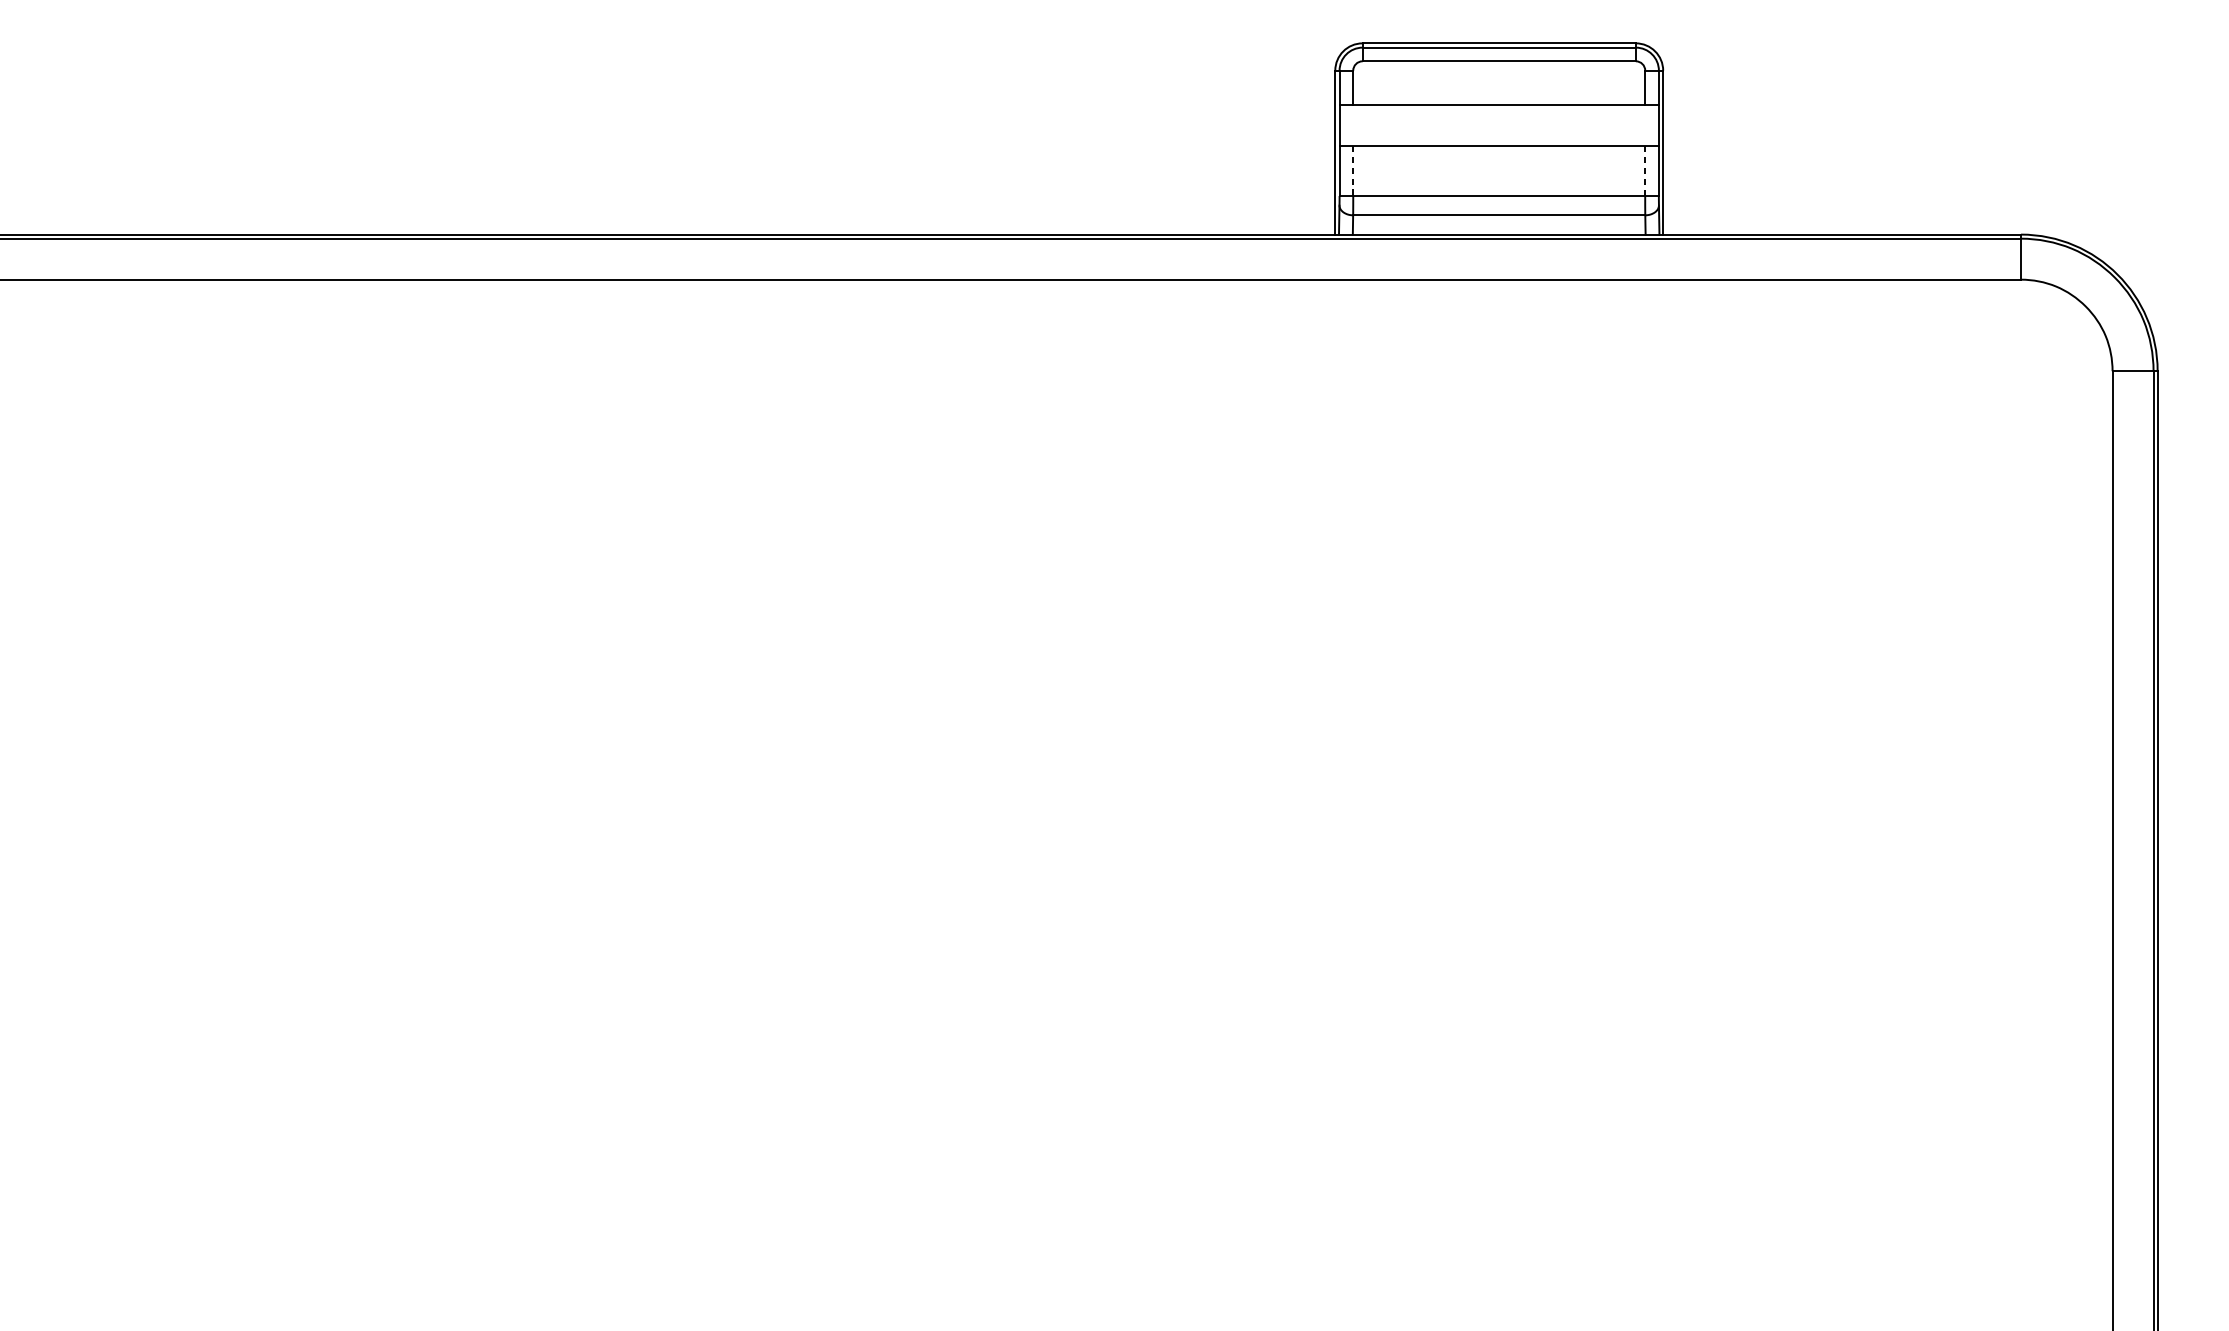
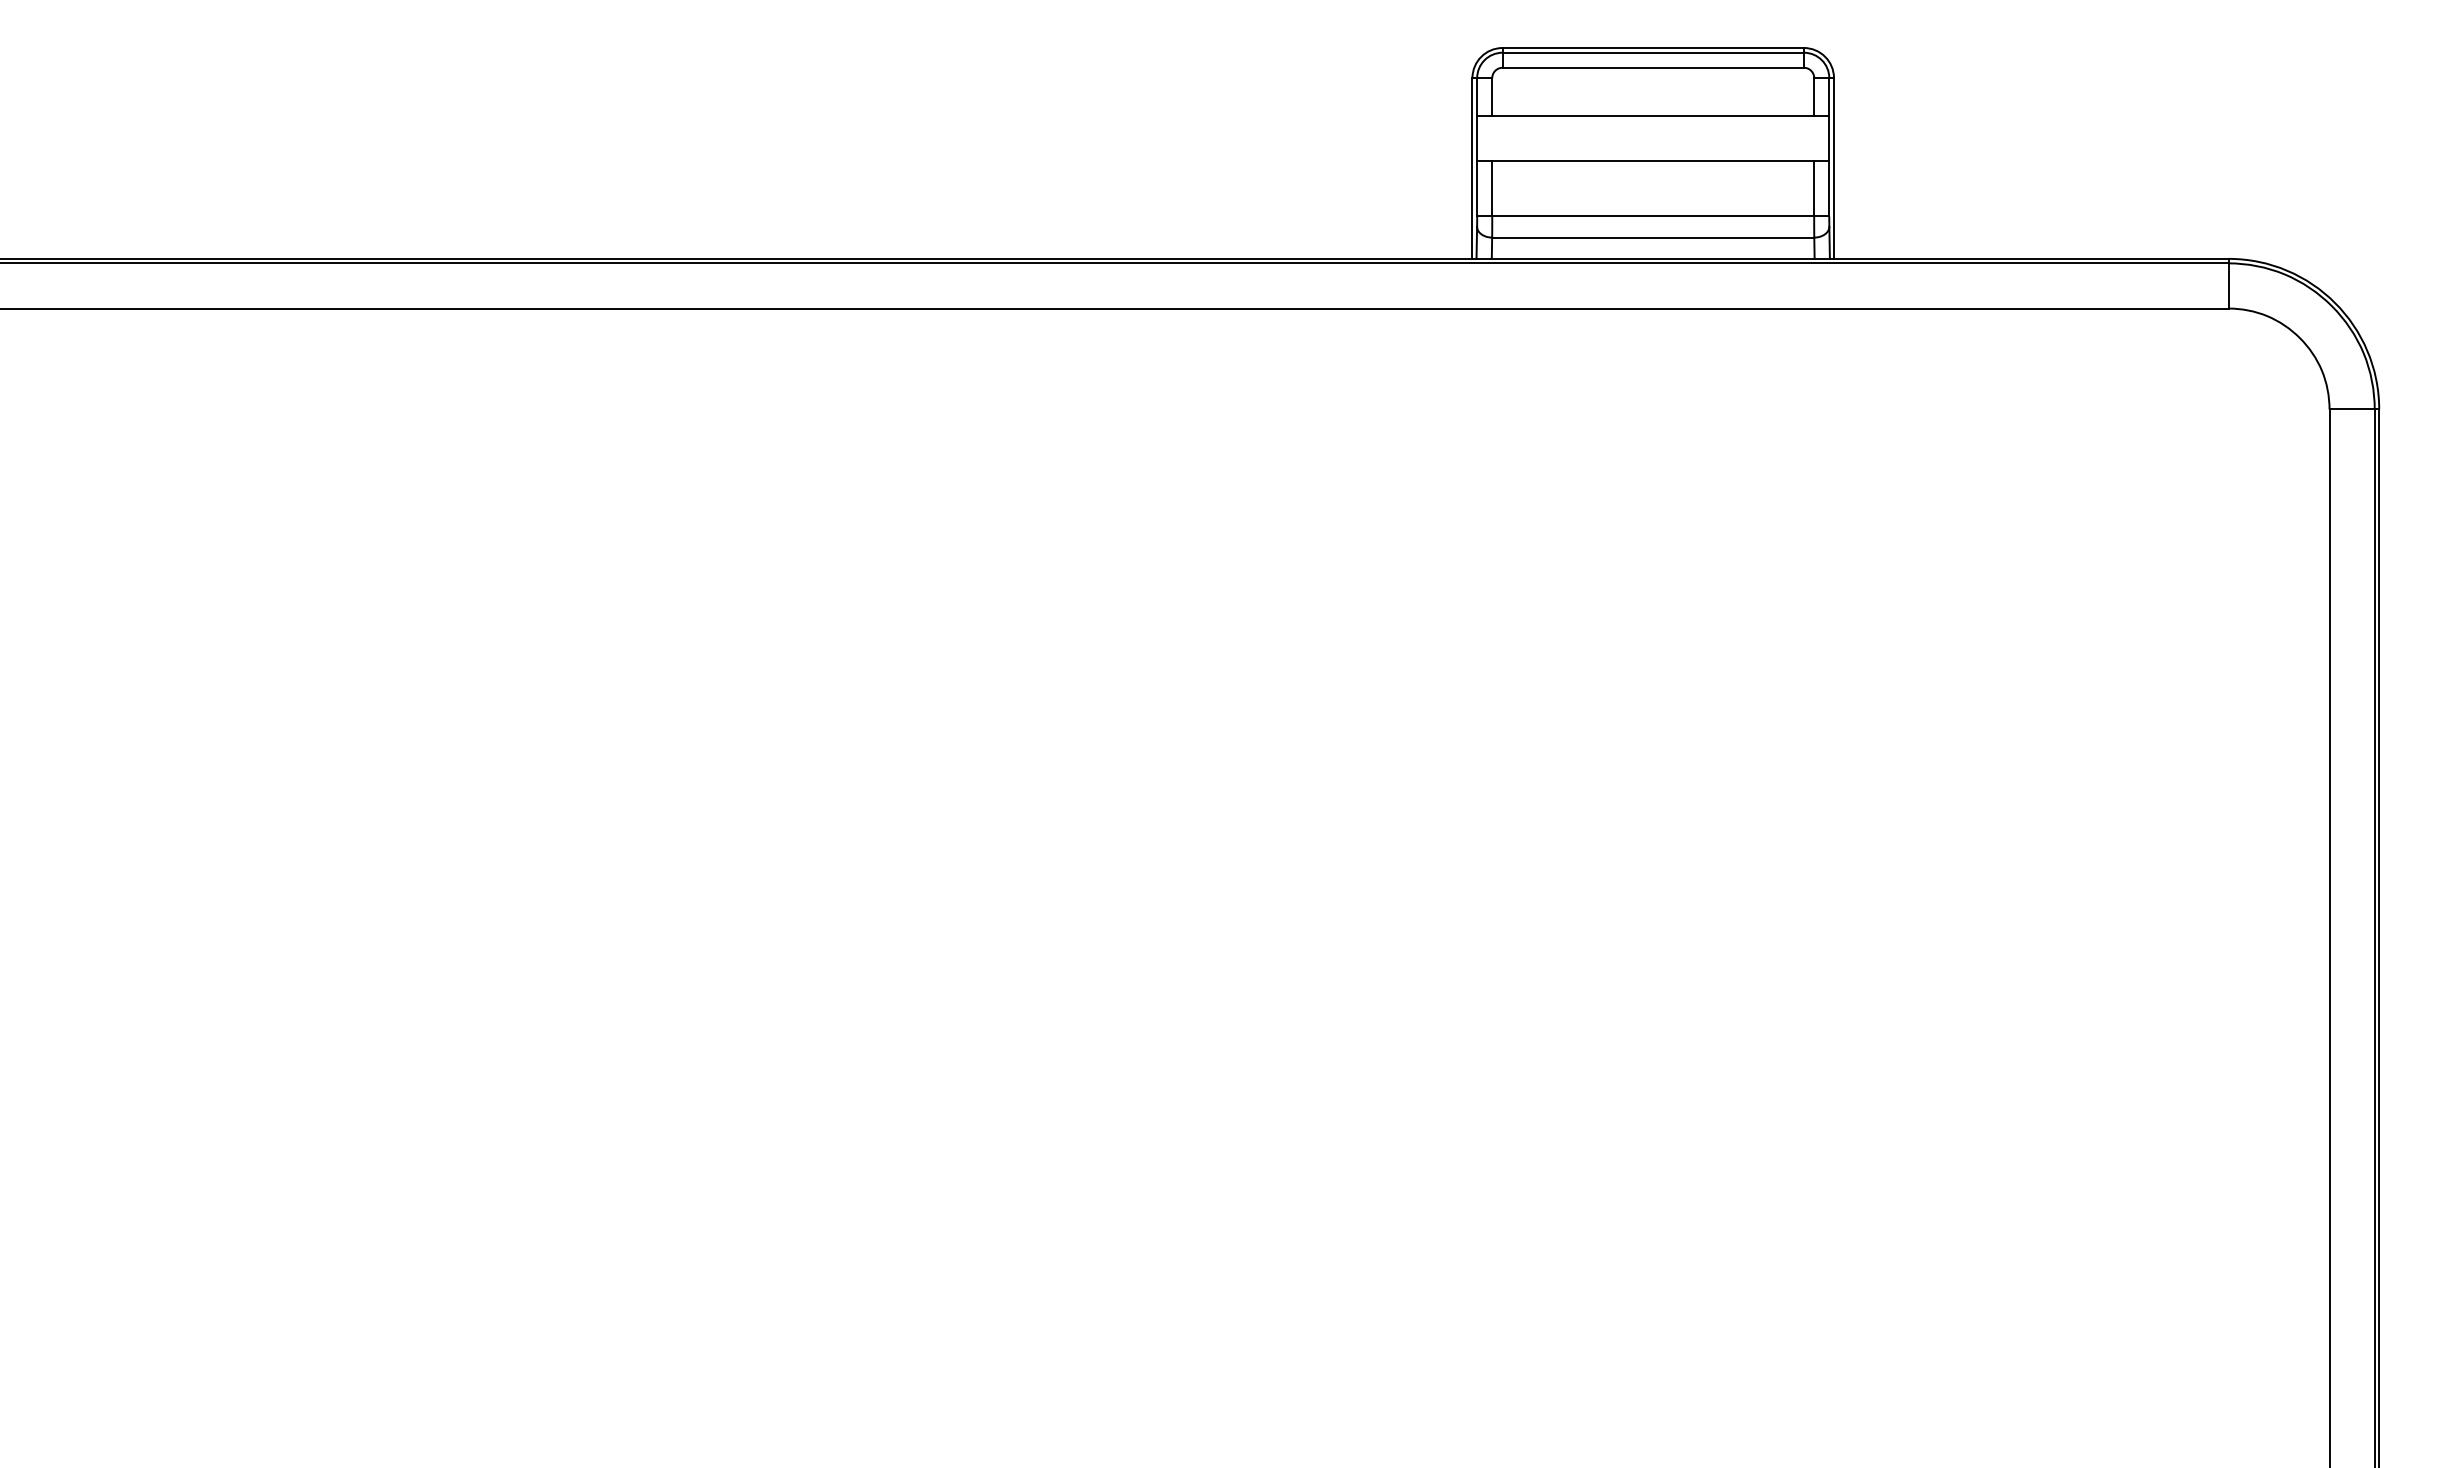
line: (1353, 170) -> (1492, 188), dashed -> solid
line: (1645, 170) -> (1814, 188), dashed -> solid

